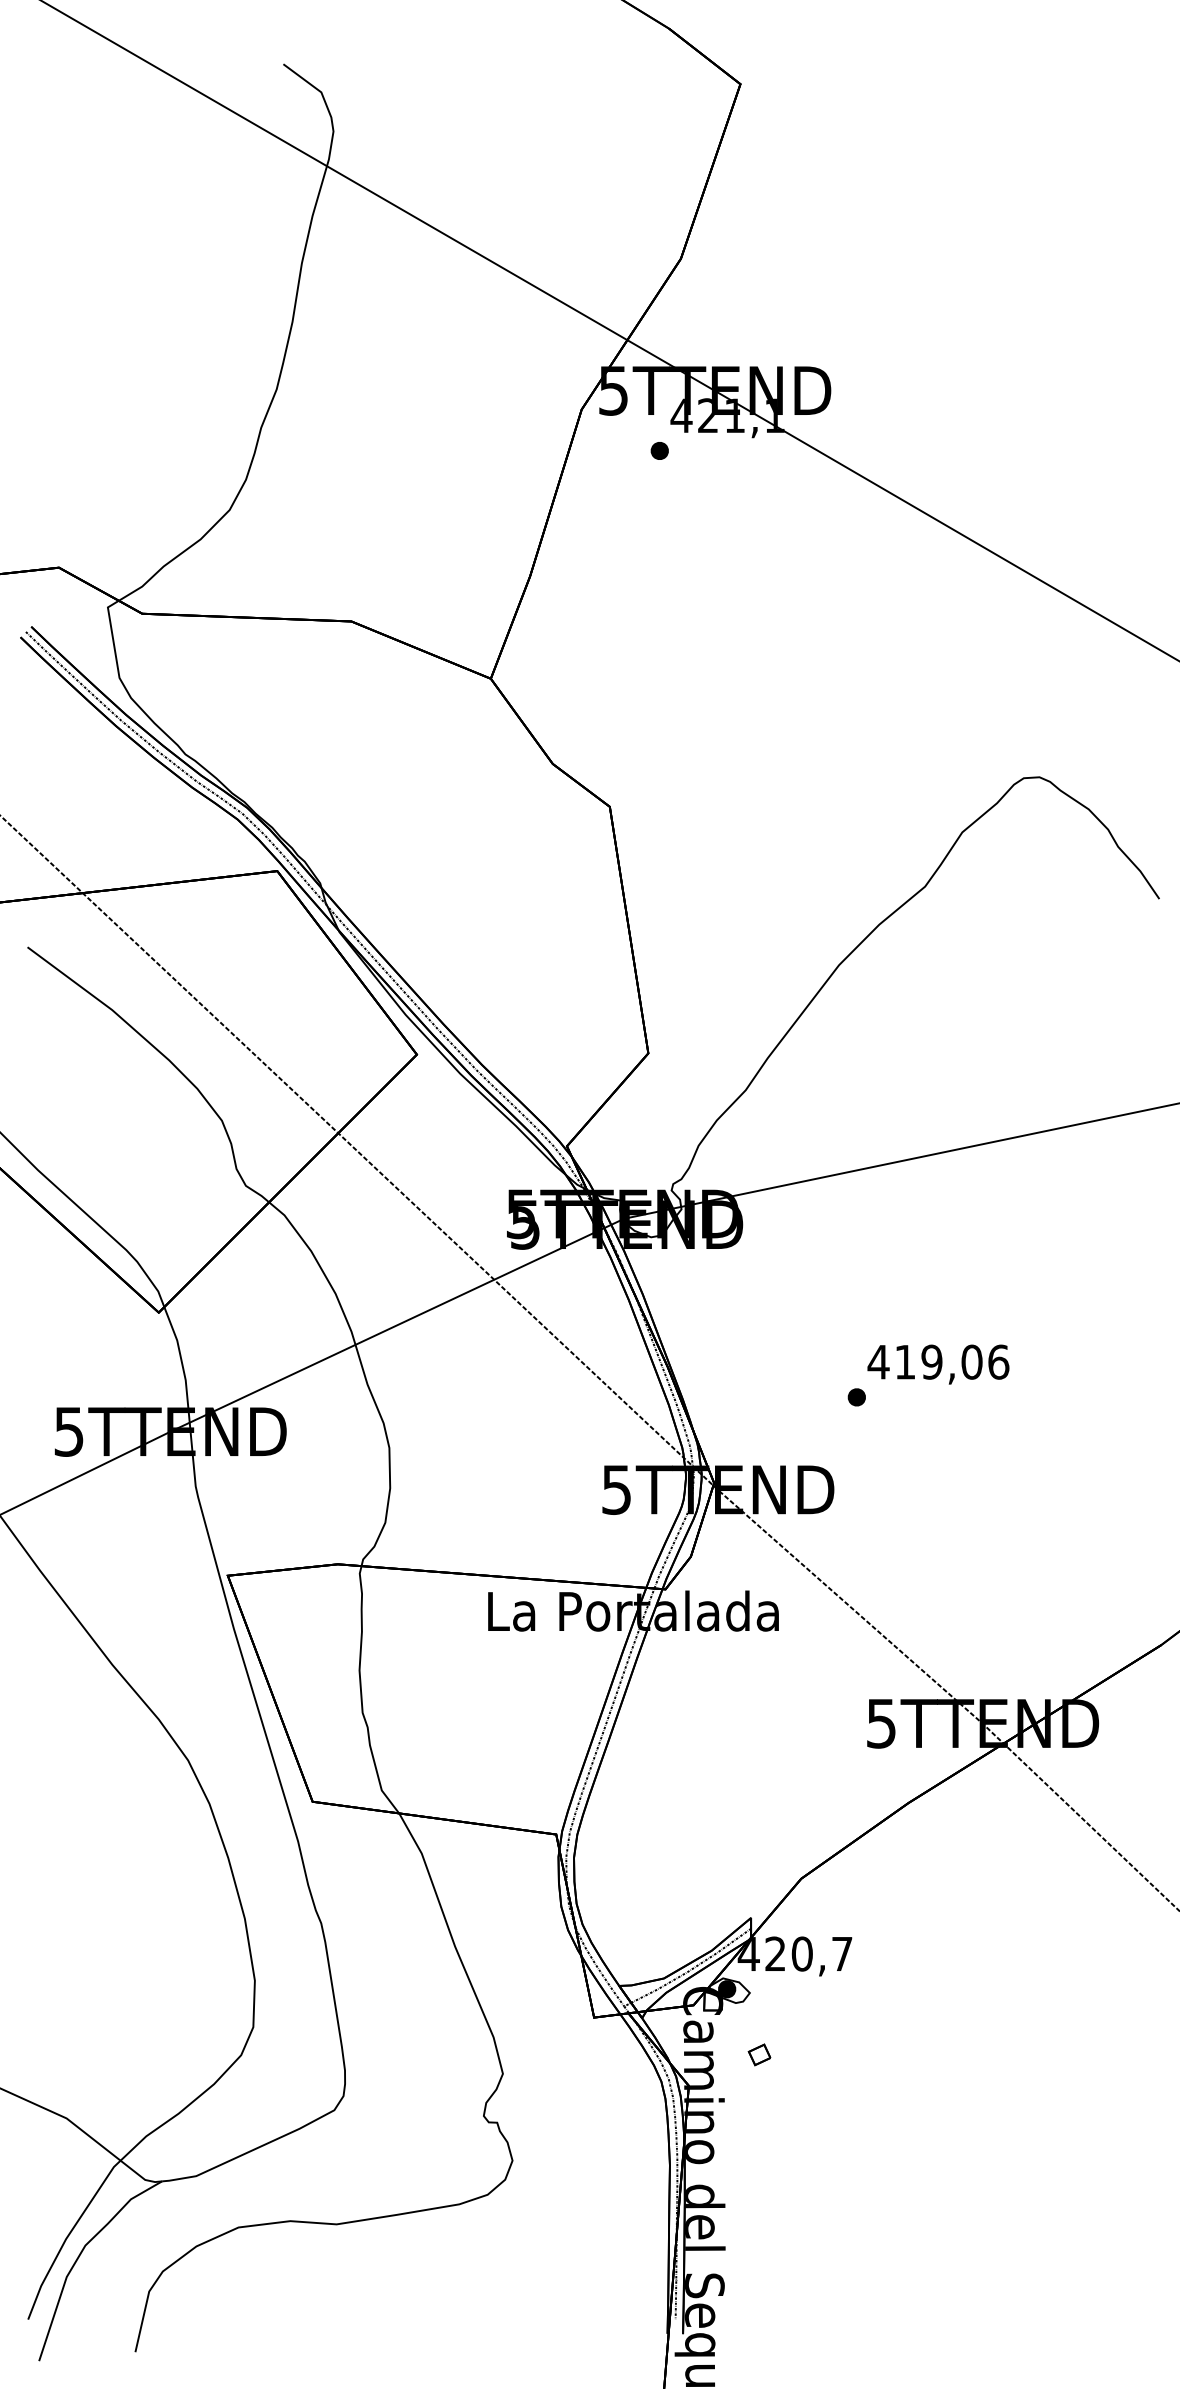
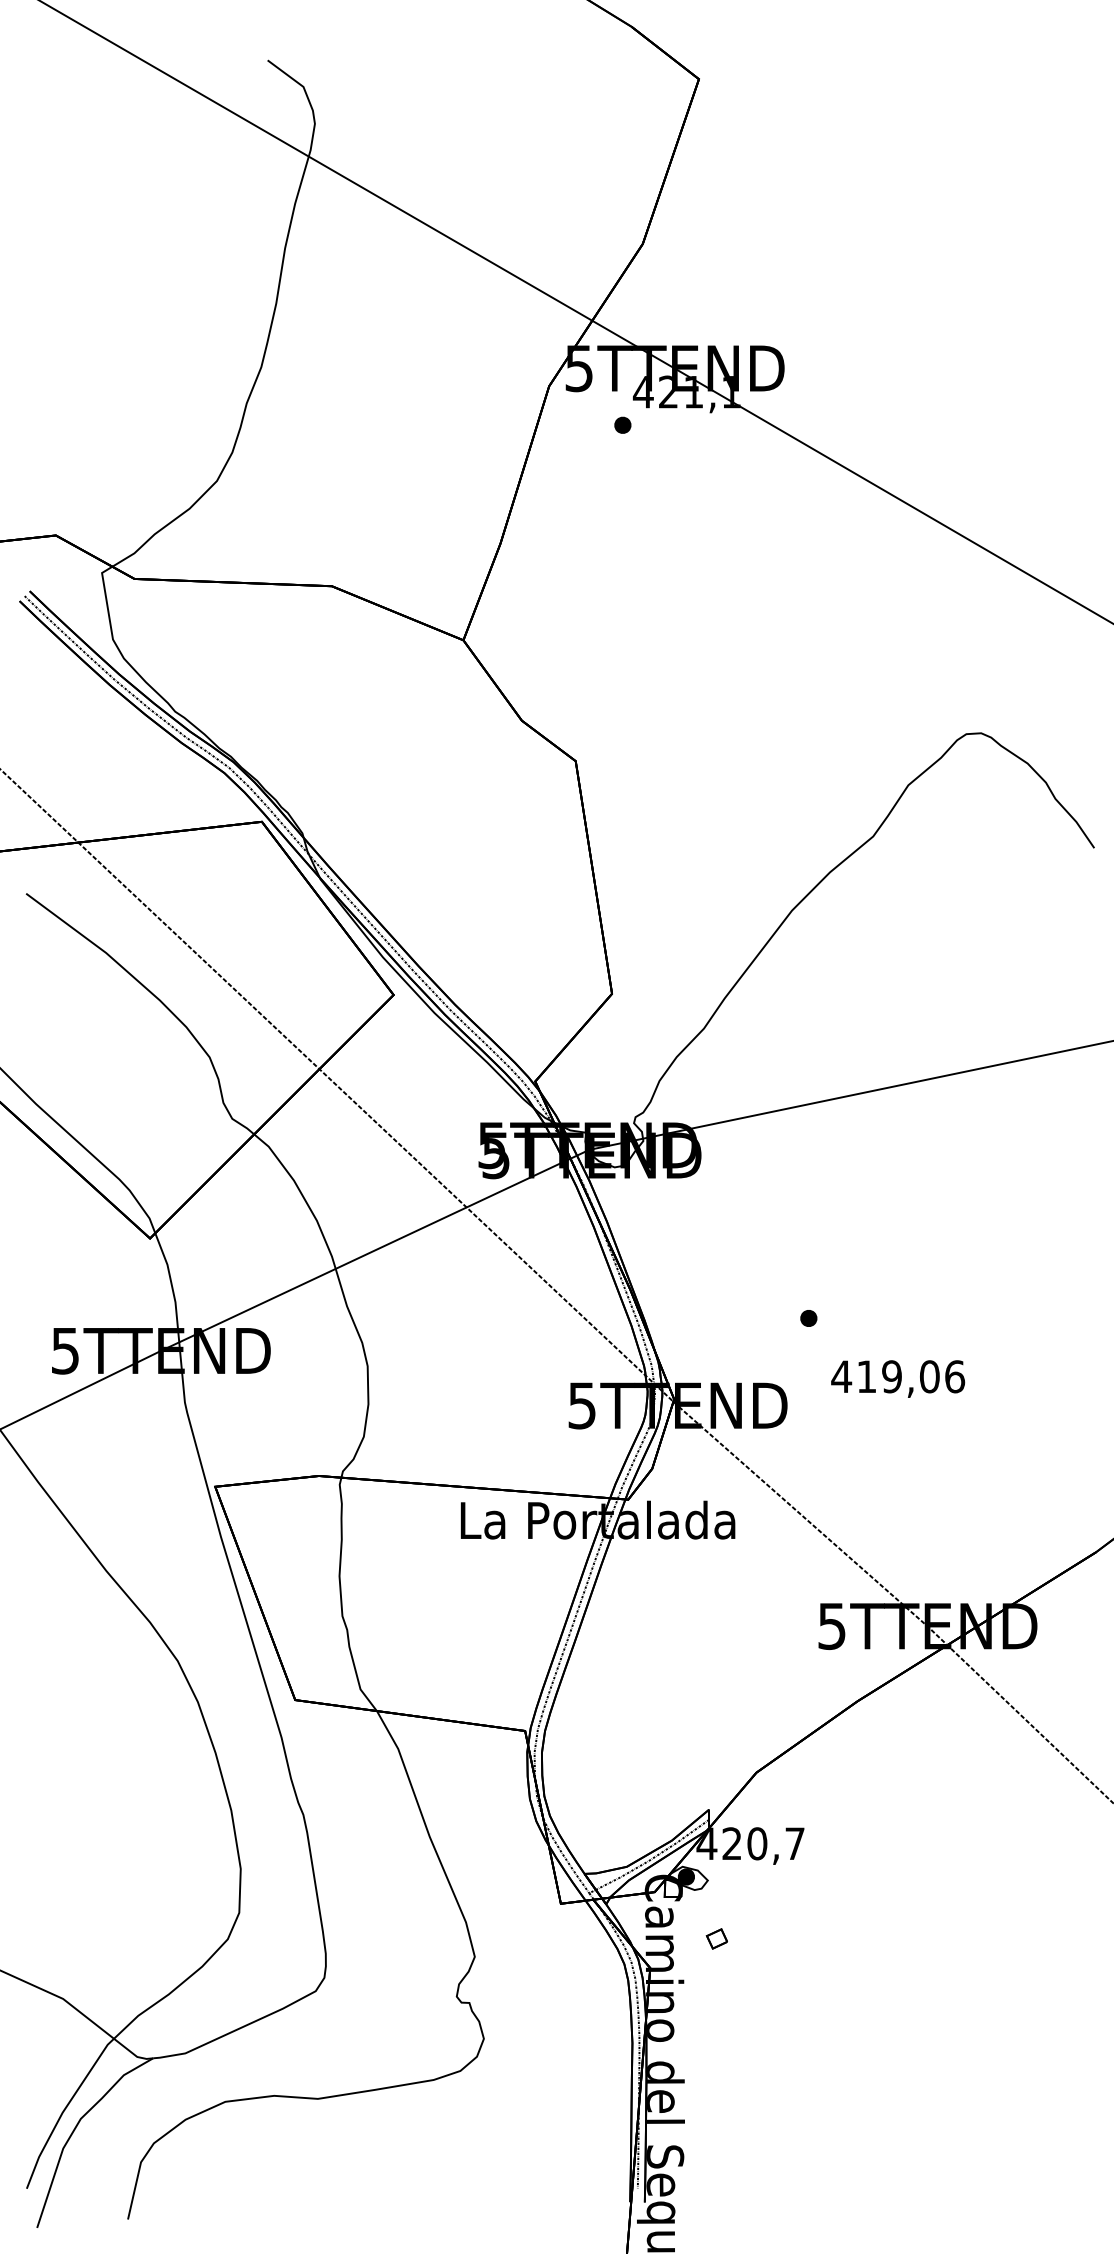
text: (938, 1364) -> (898, 1378), moved

